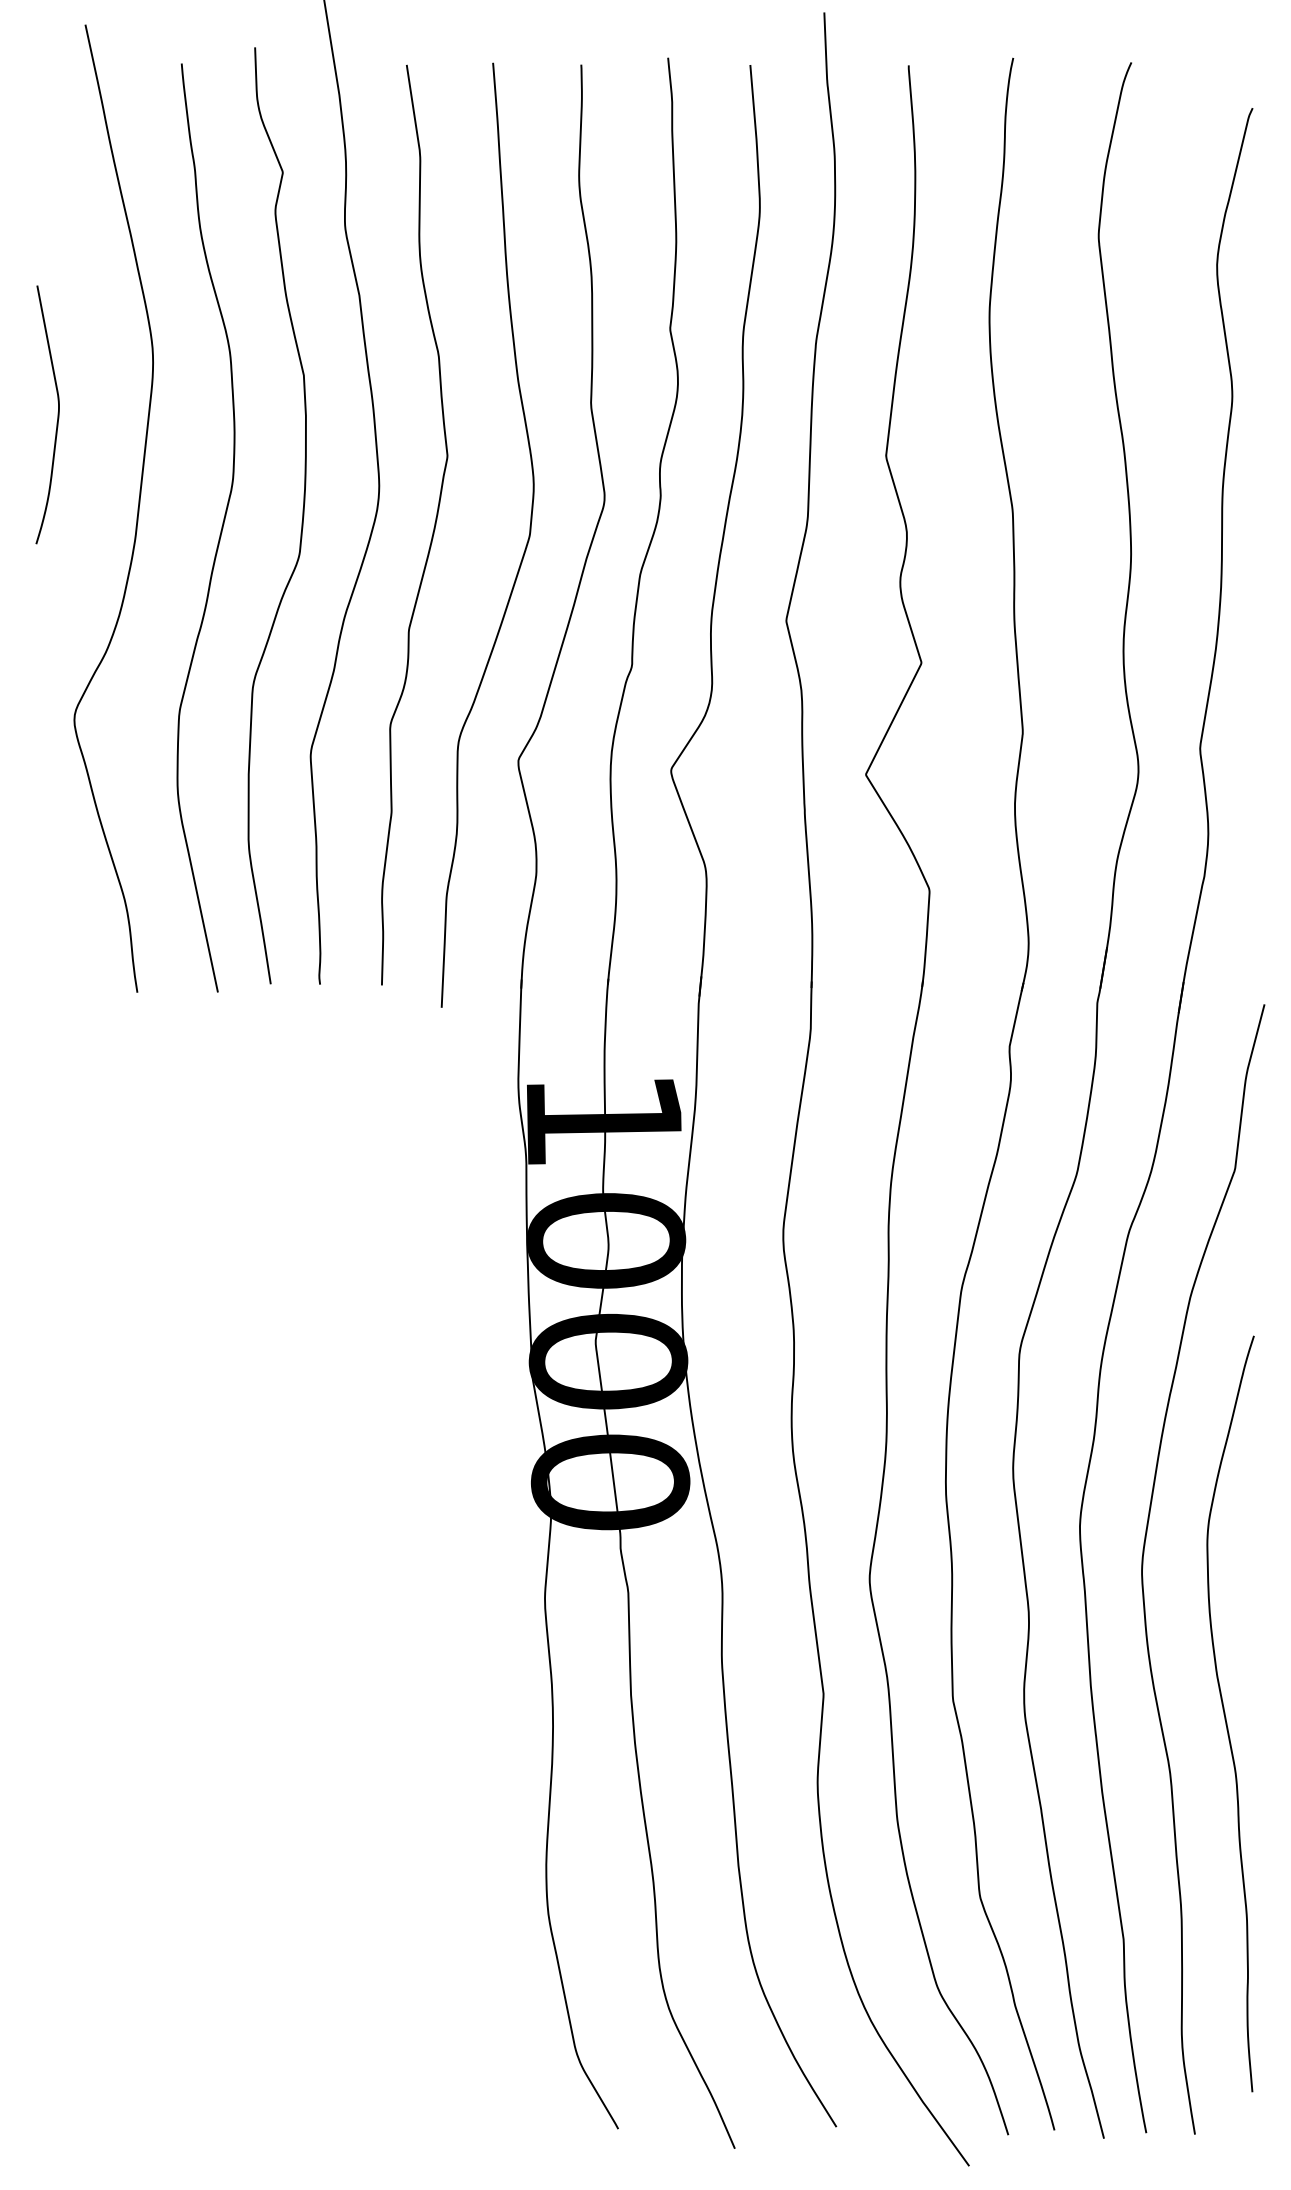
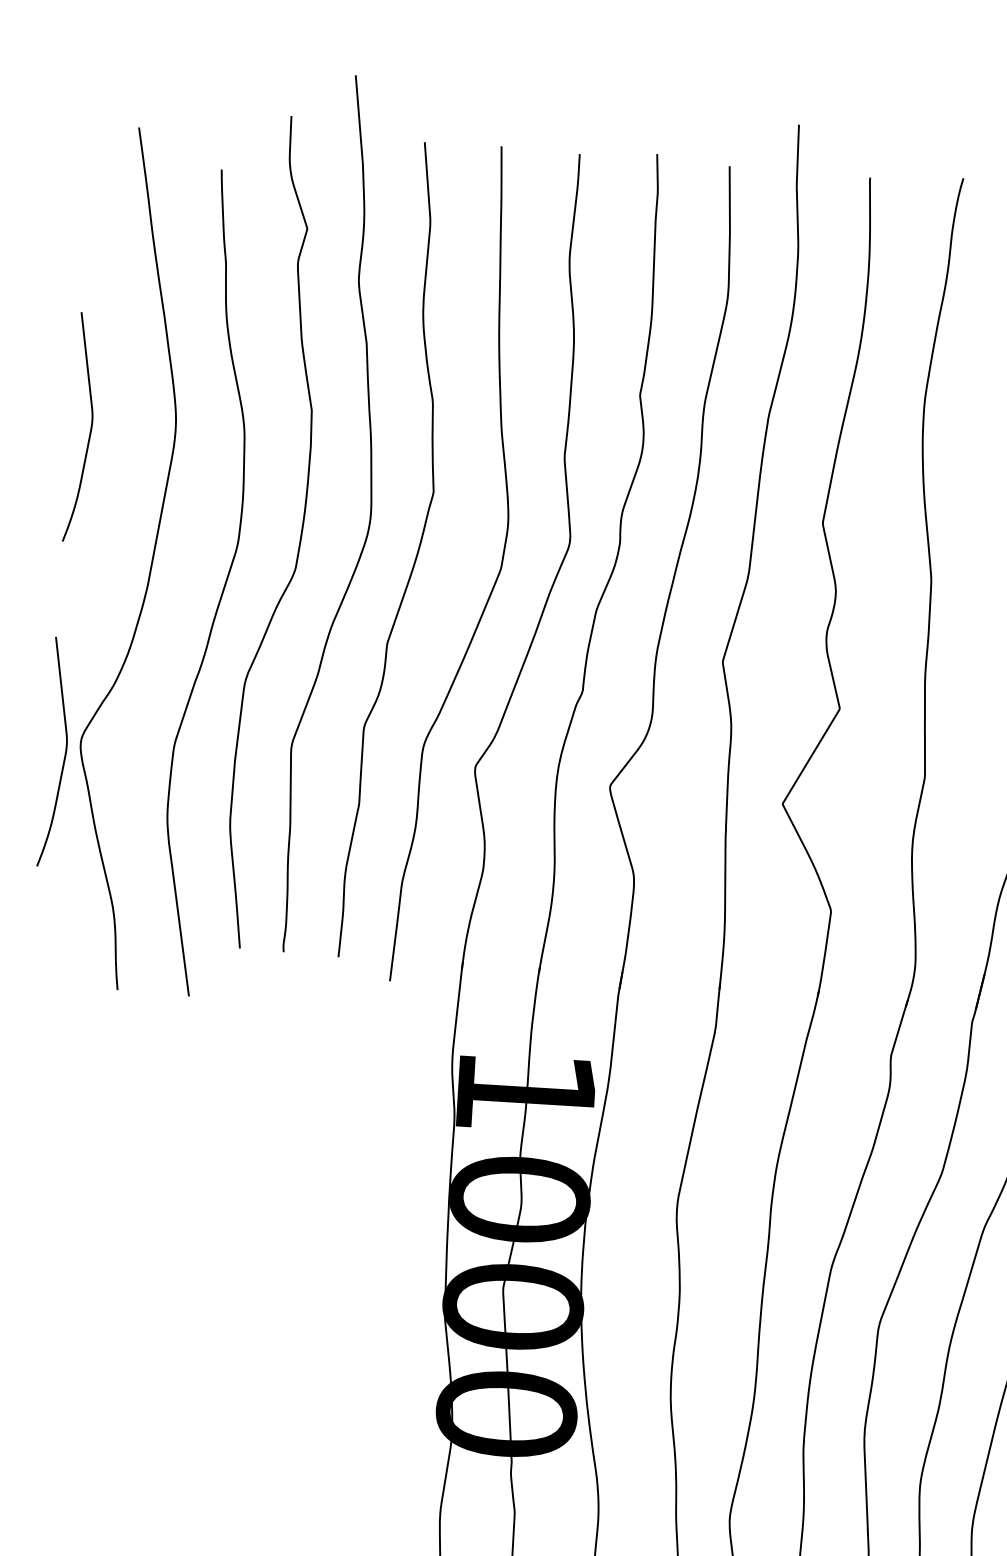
curve: (137, 508) -> (151, 560), moved
curve: (220, 530) -> (223, 586), moved
curve: (57, 780) -> (64, 752), added

